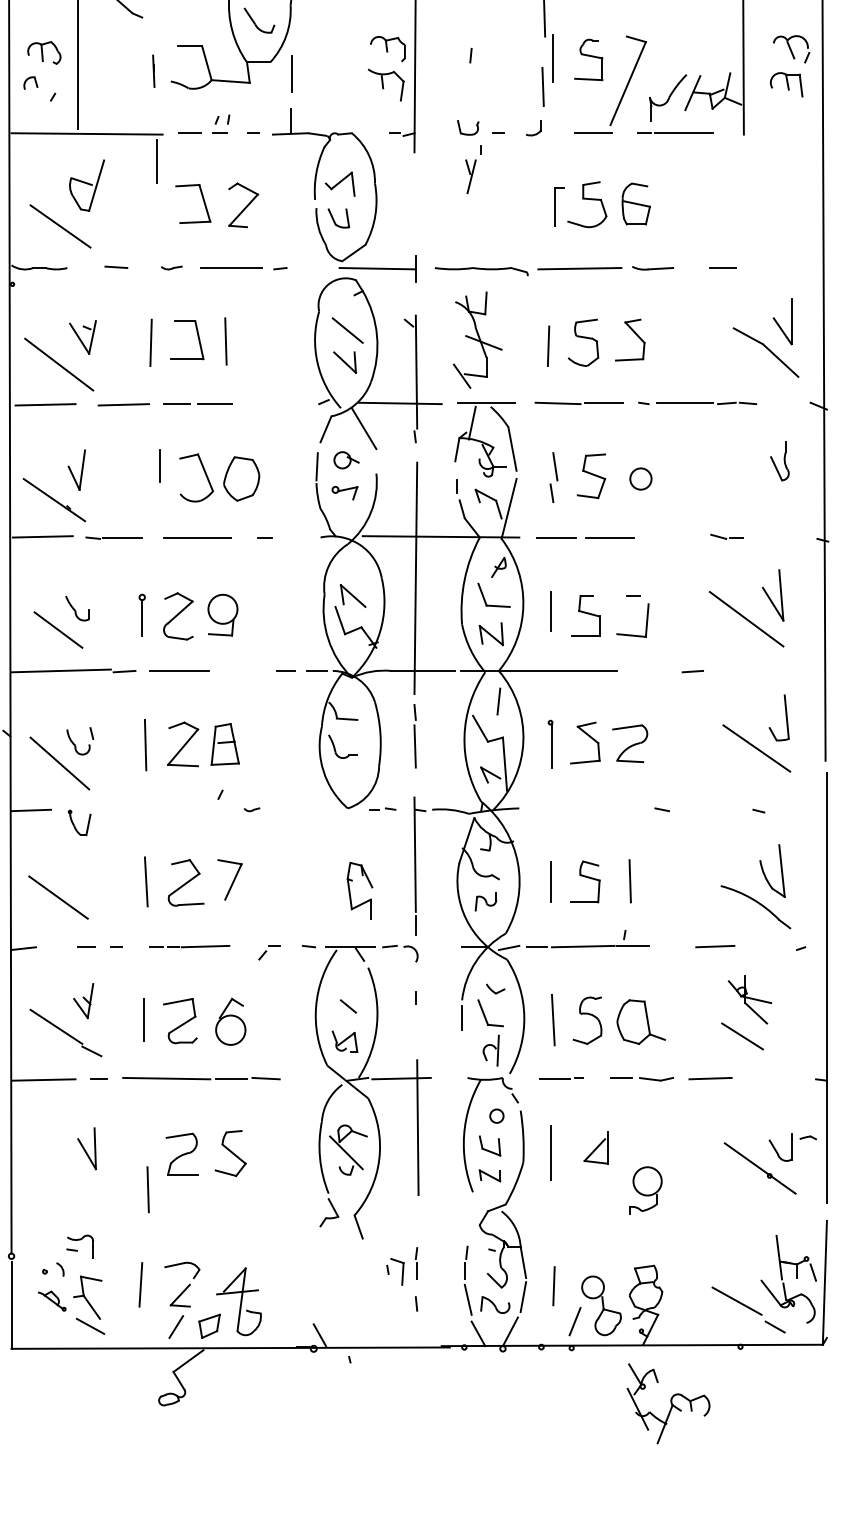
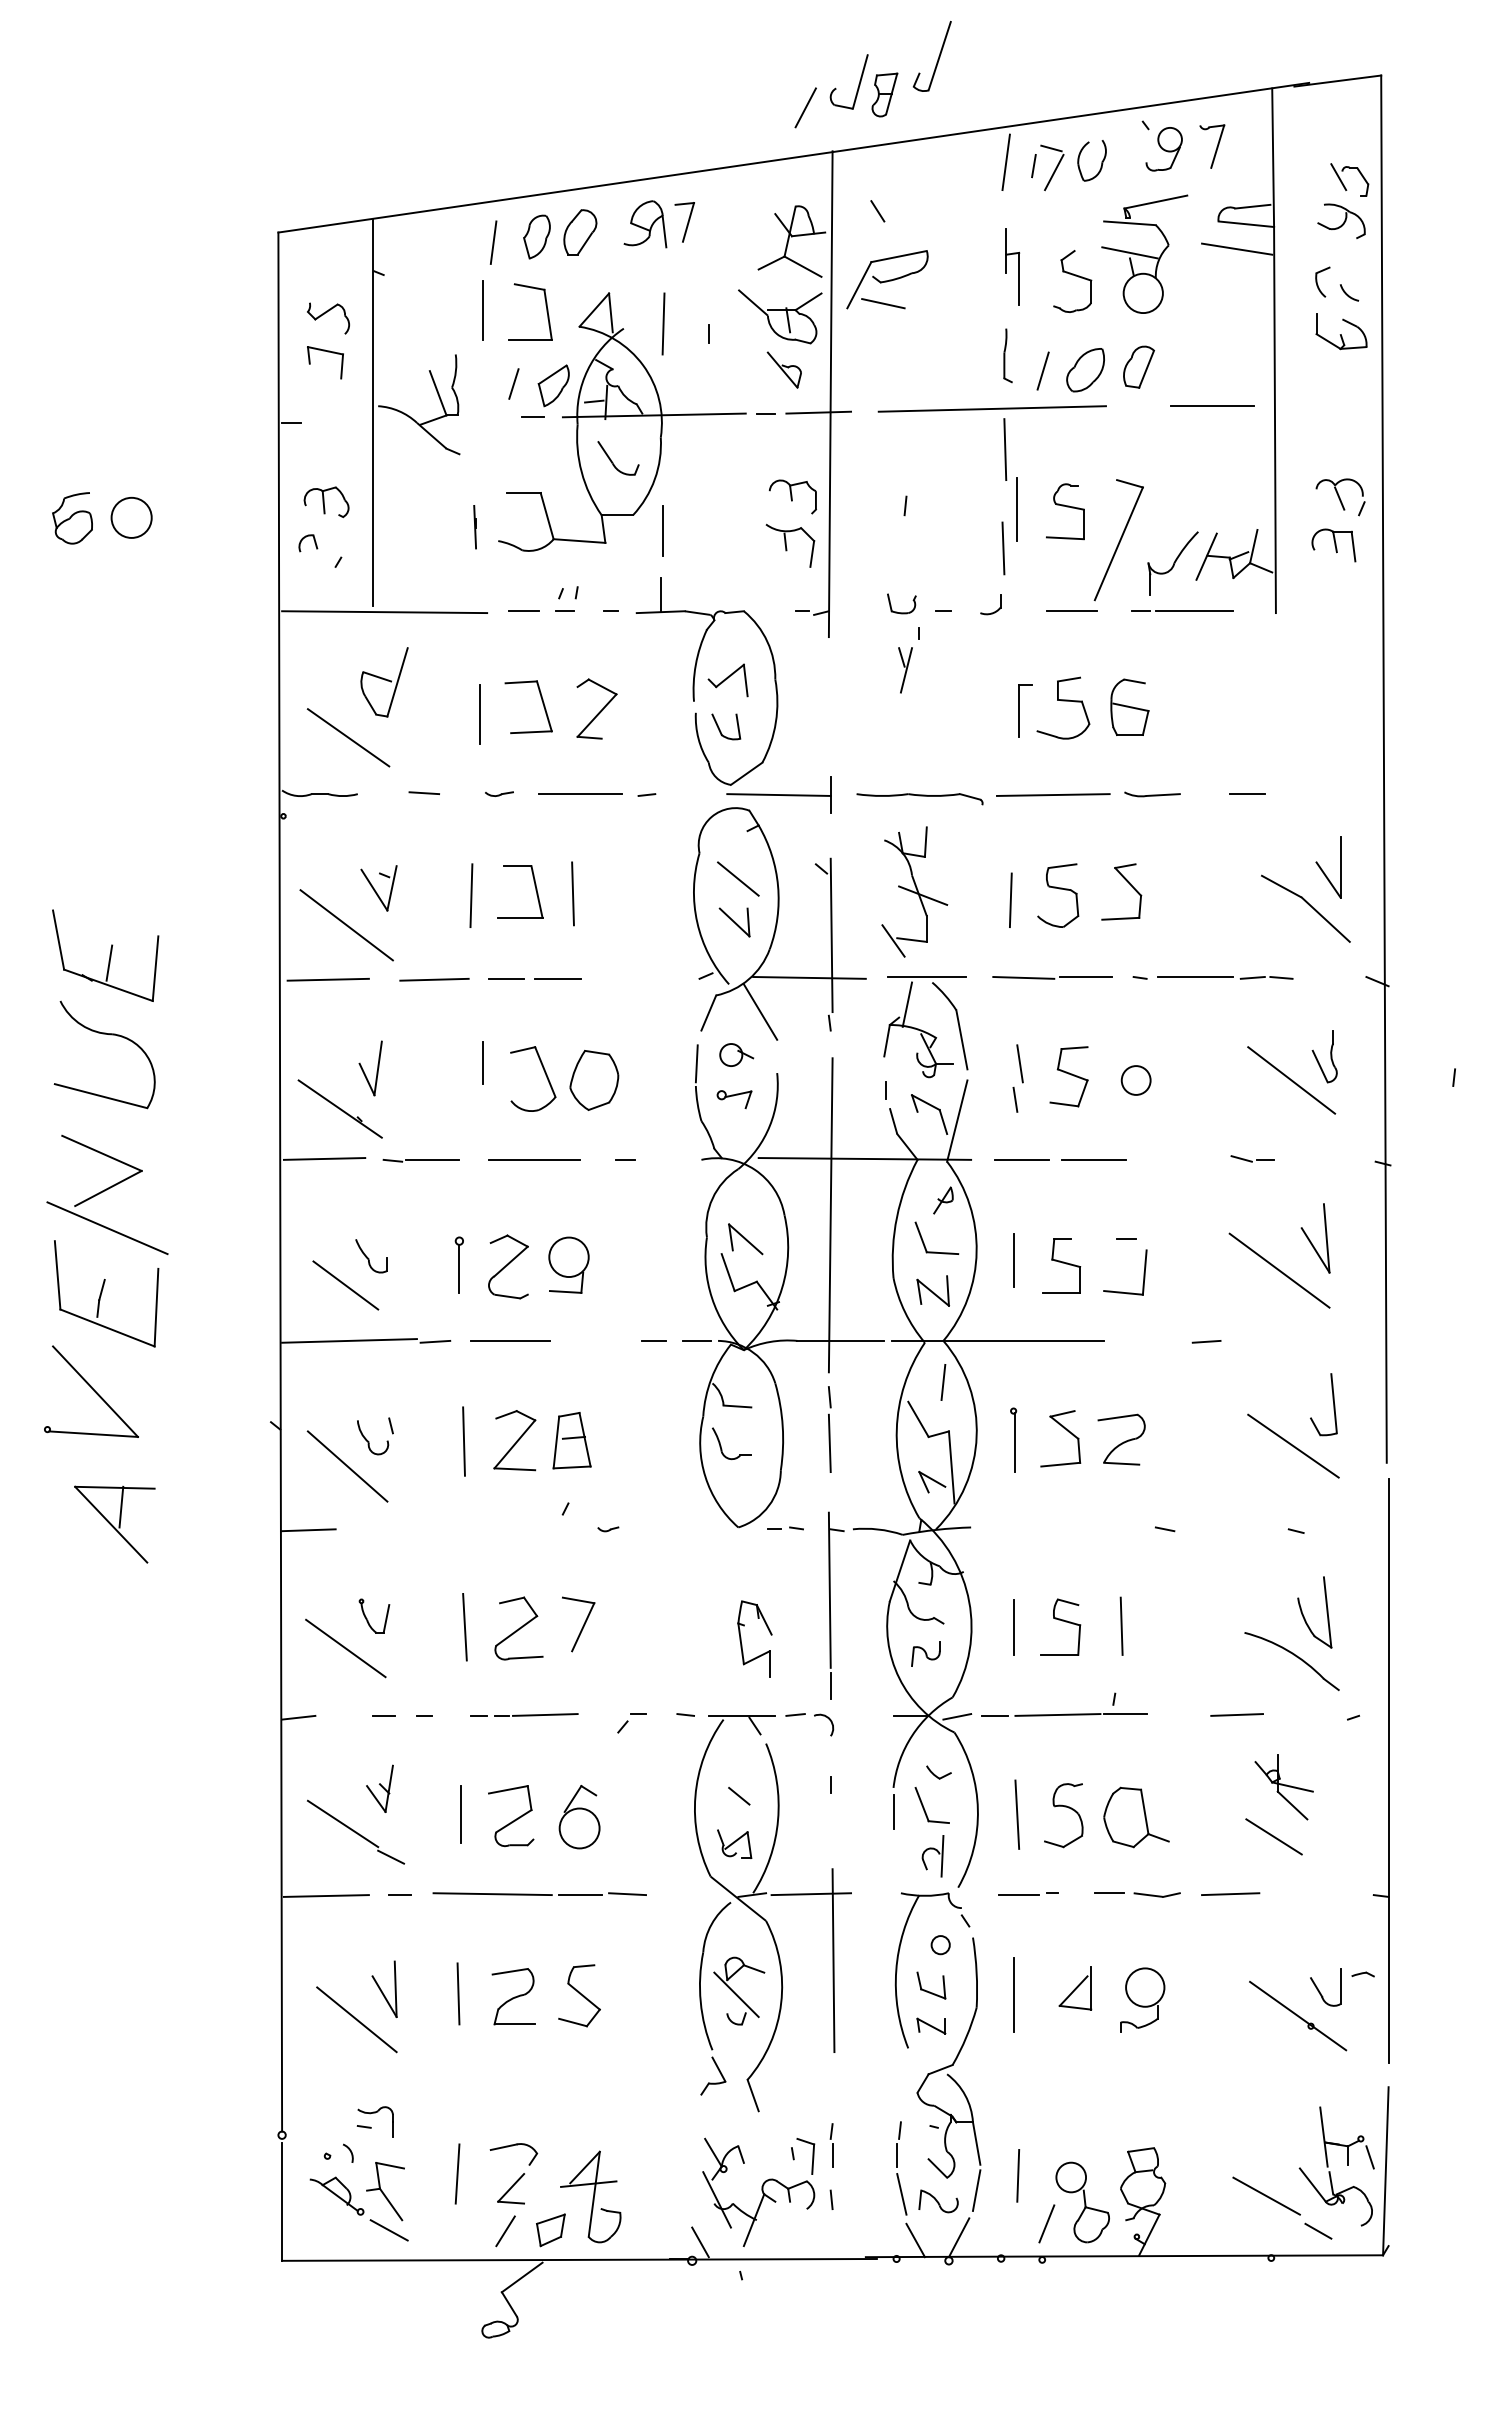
line: (157, 161) -> (479, 714), moved
line: (755, 479) -> (1291, 1080), added
part: (74, 824) -> (367, 1618), moved
line: (66, 1170) -> (356, 2019), added
line: (148, 1189) -> (458, 1993), moved
part: (645, 1190) -> (1142, 1999), moved
part: (51, 1300) -> (336, 2195), size x1.43
part: (668, 1403) -> (758, 2192), moved

